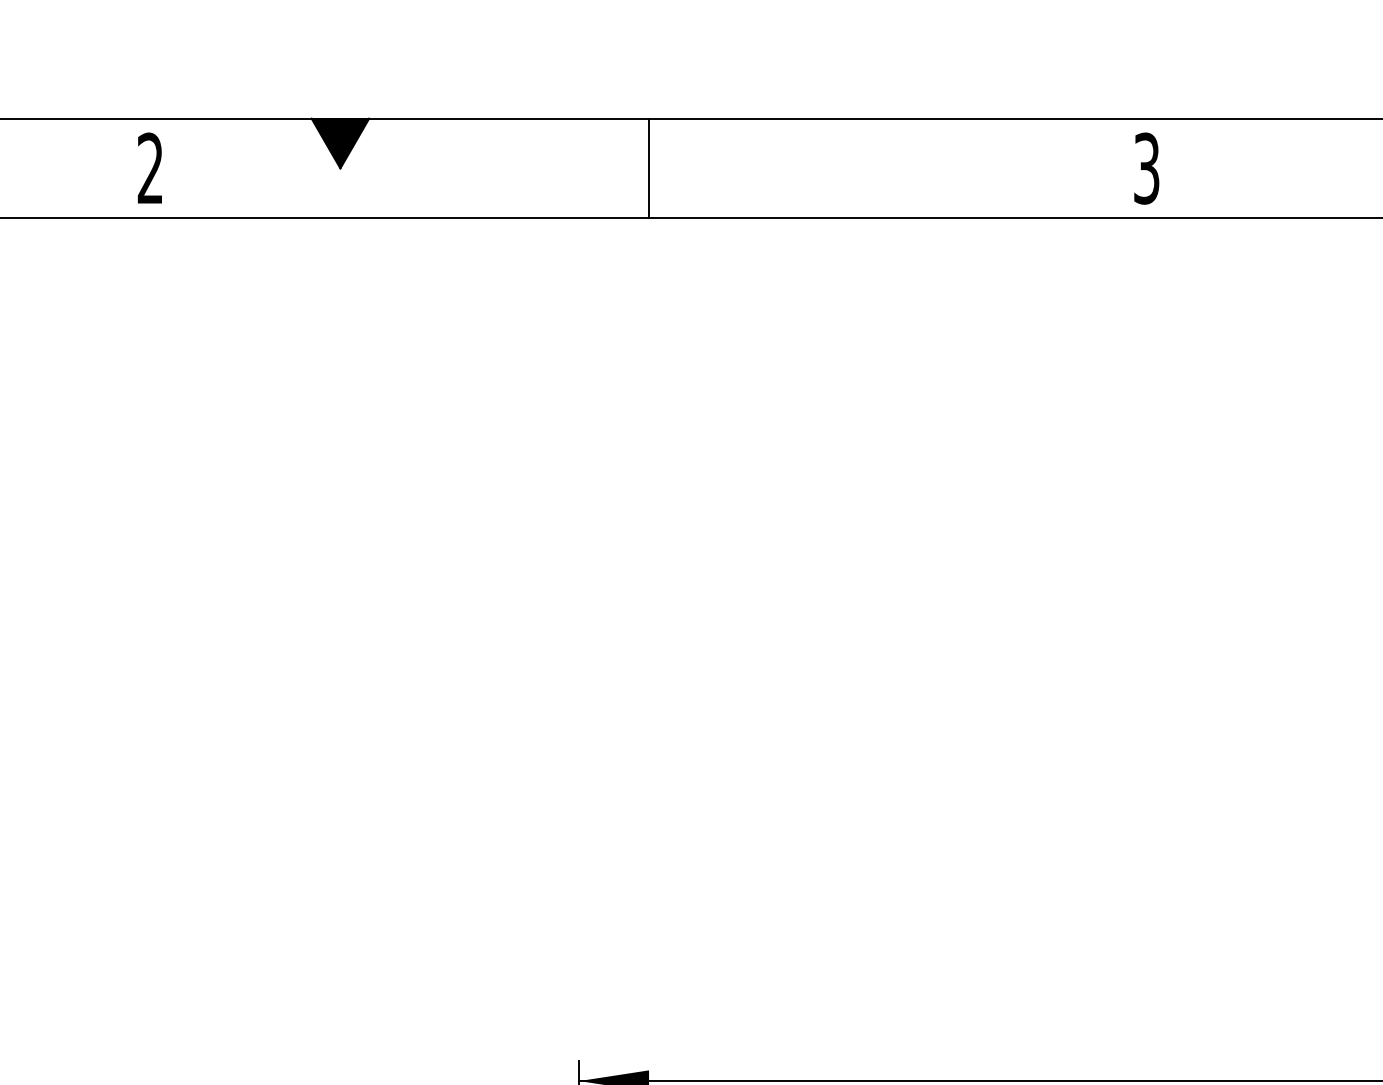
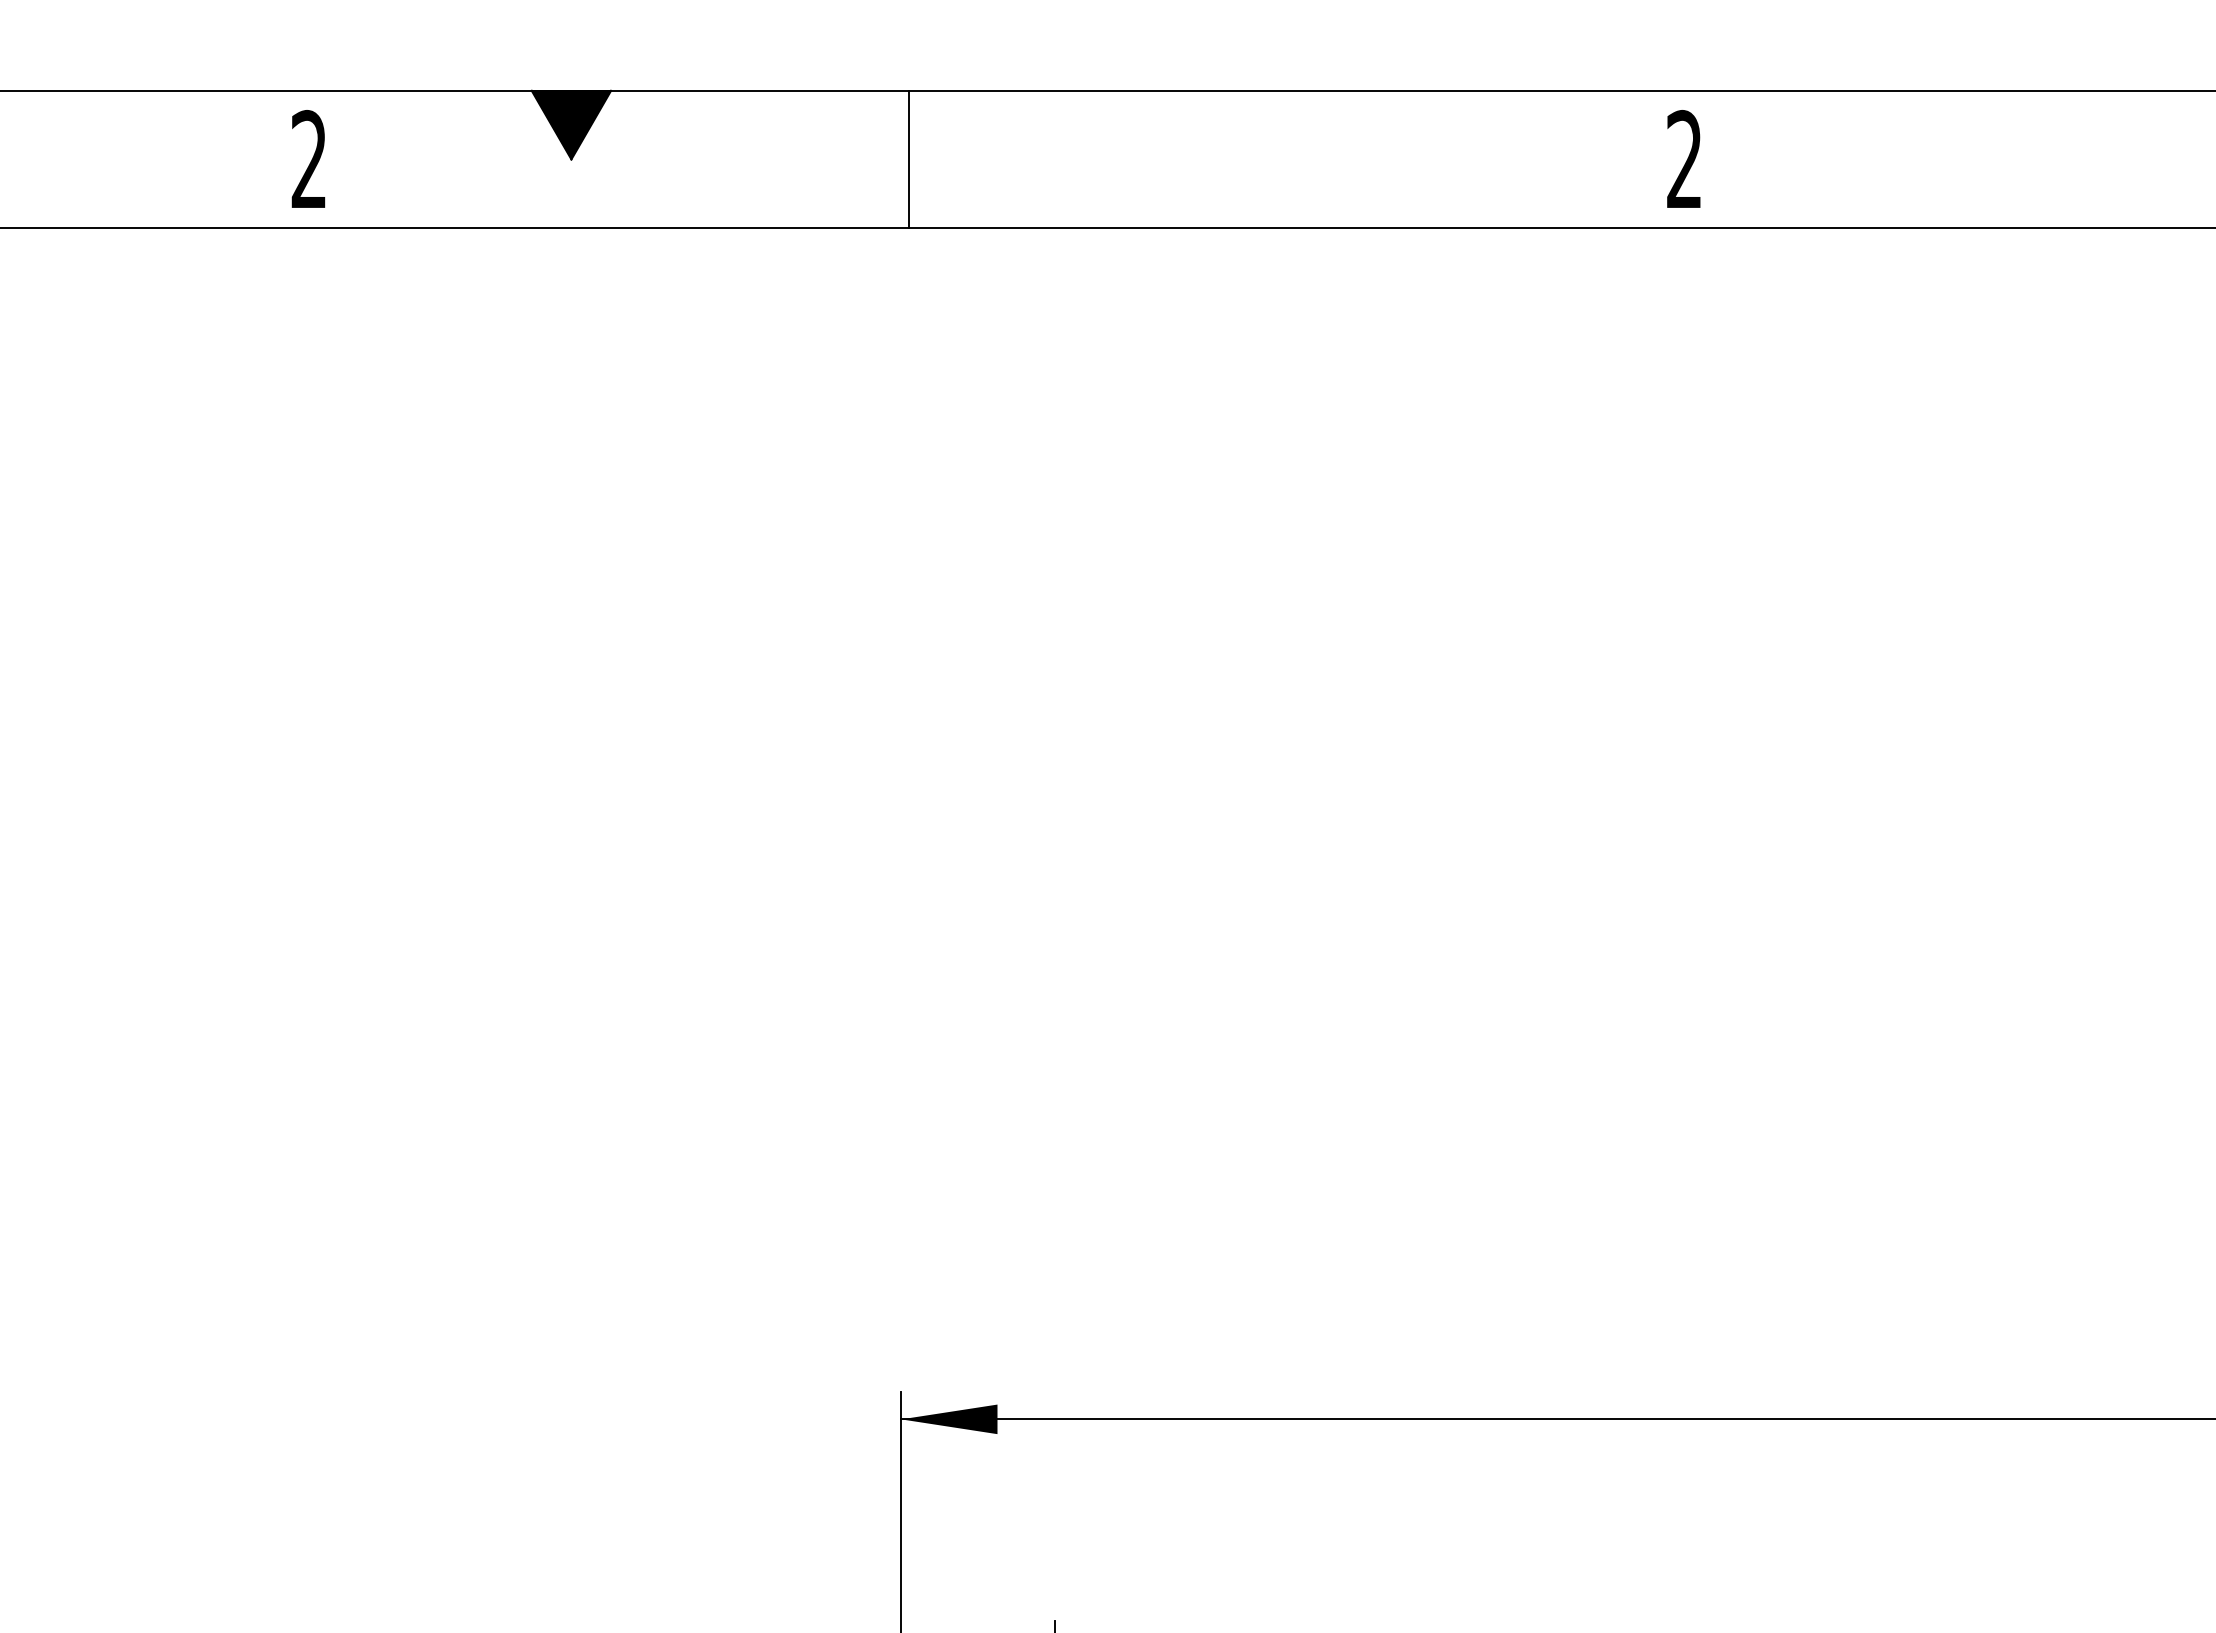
line: (649, 168) -> (908, 159), moved
text: (1146, 168) -> (1684, 159), 3 -> 2

